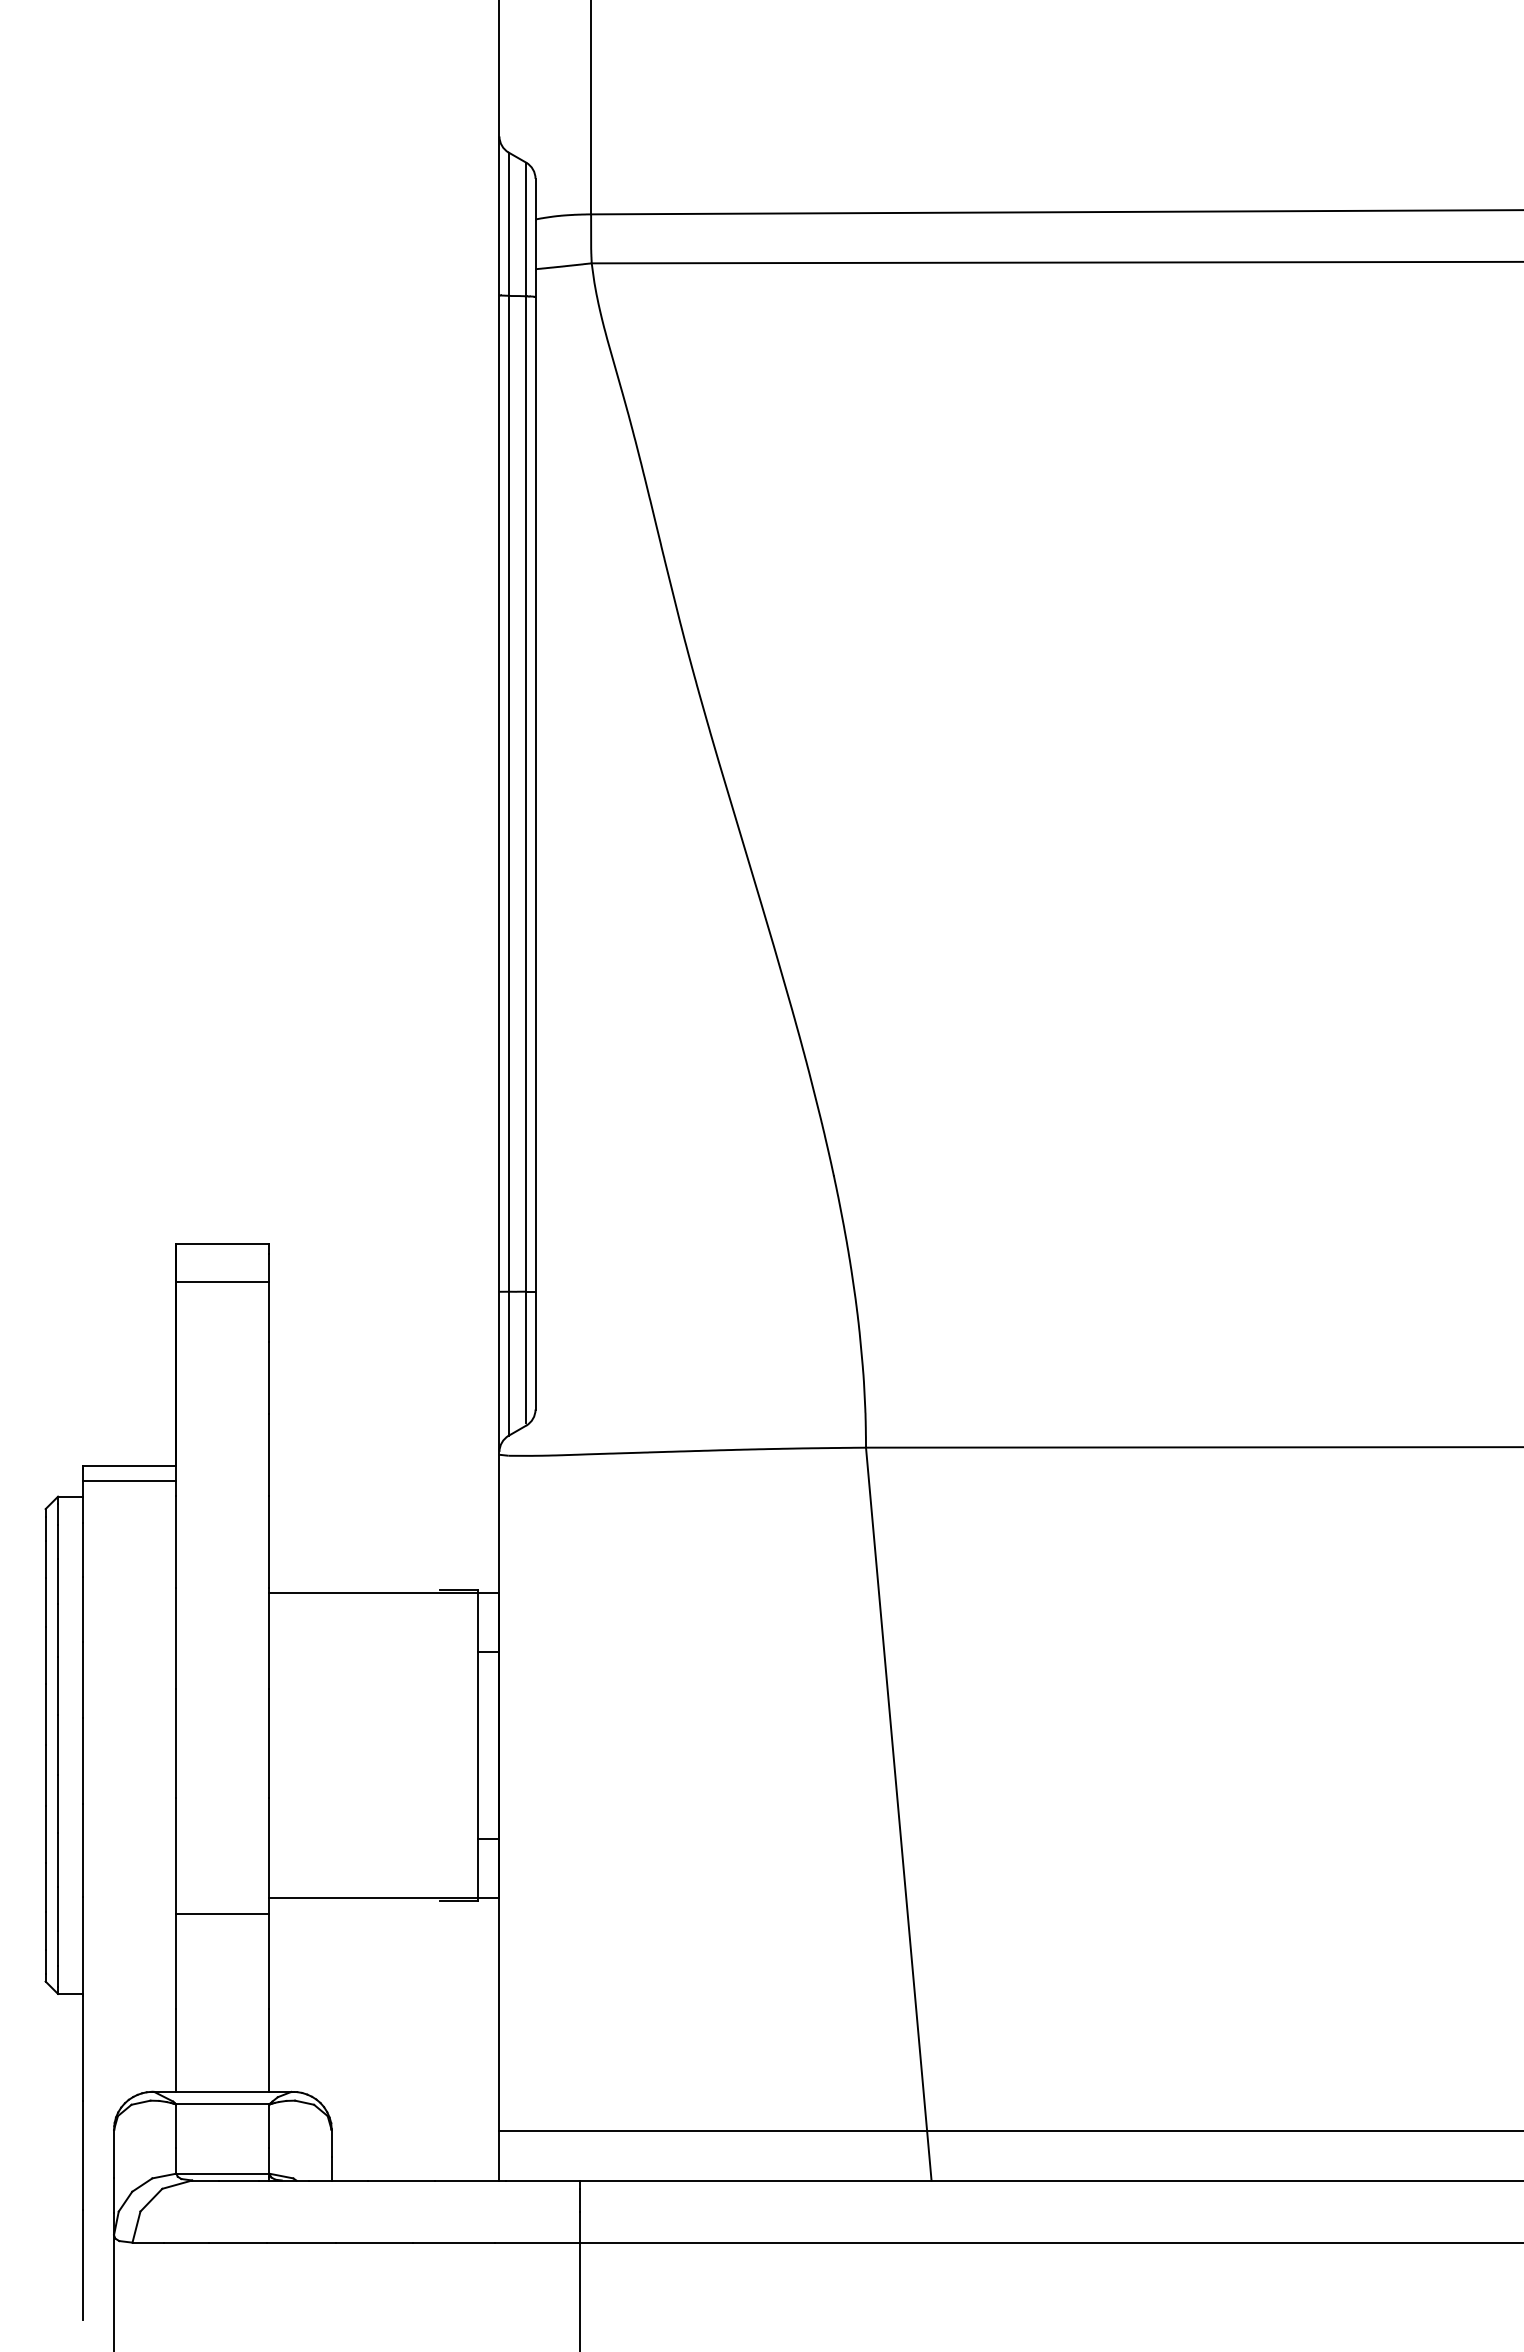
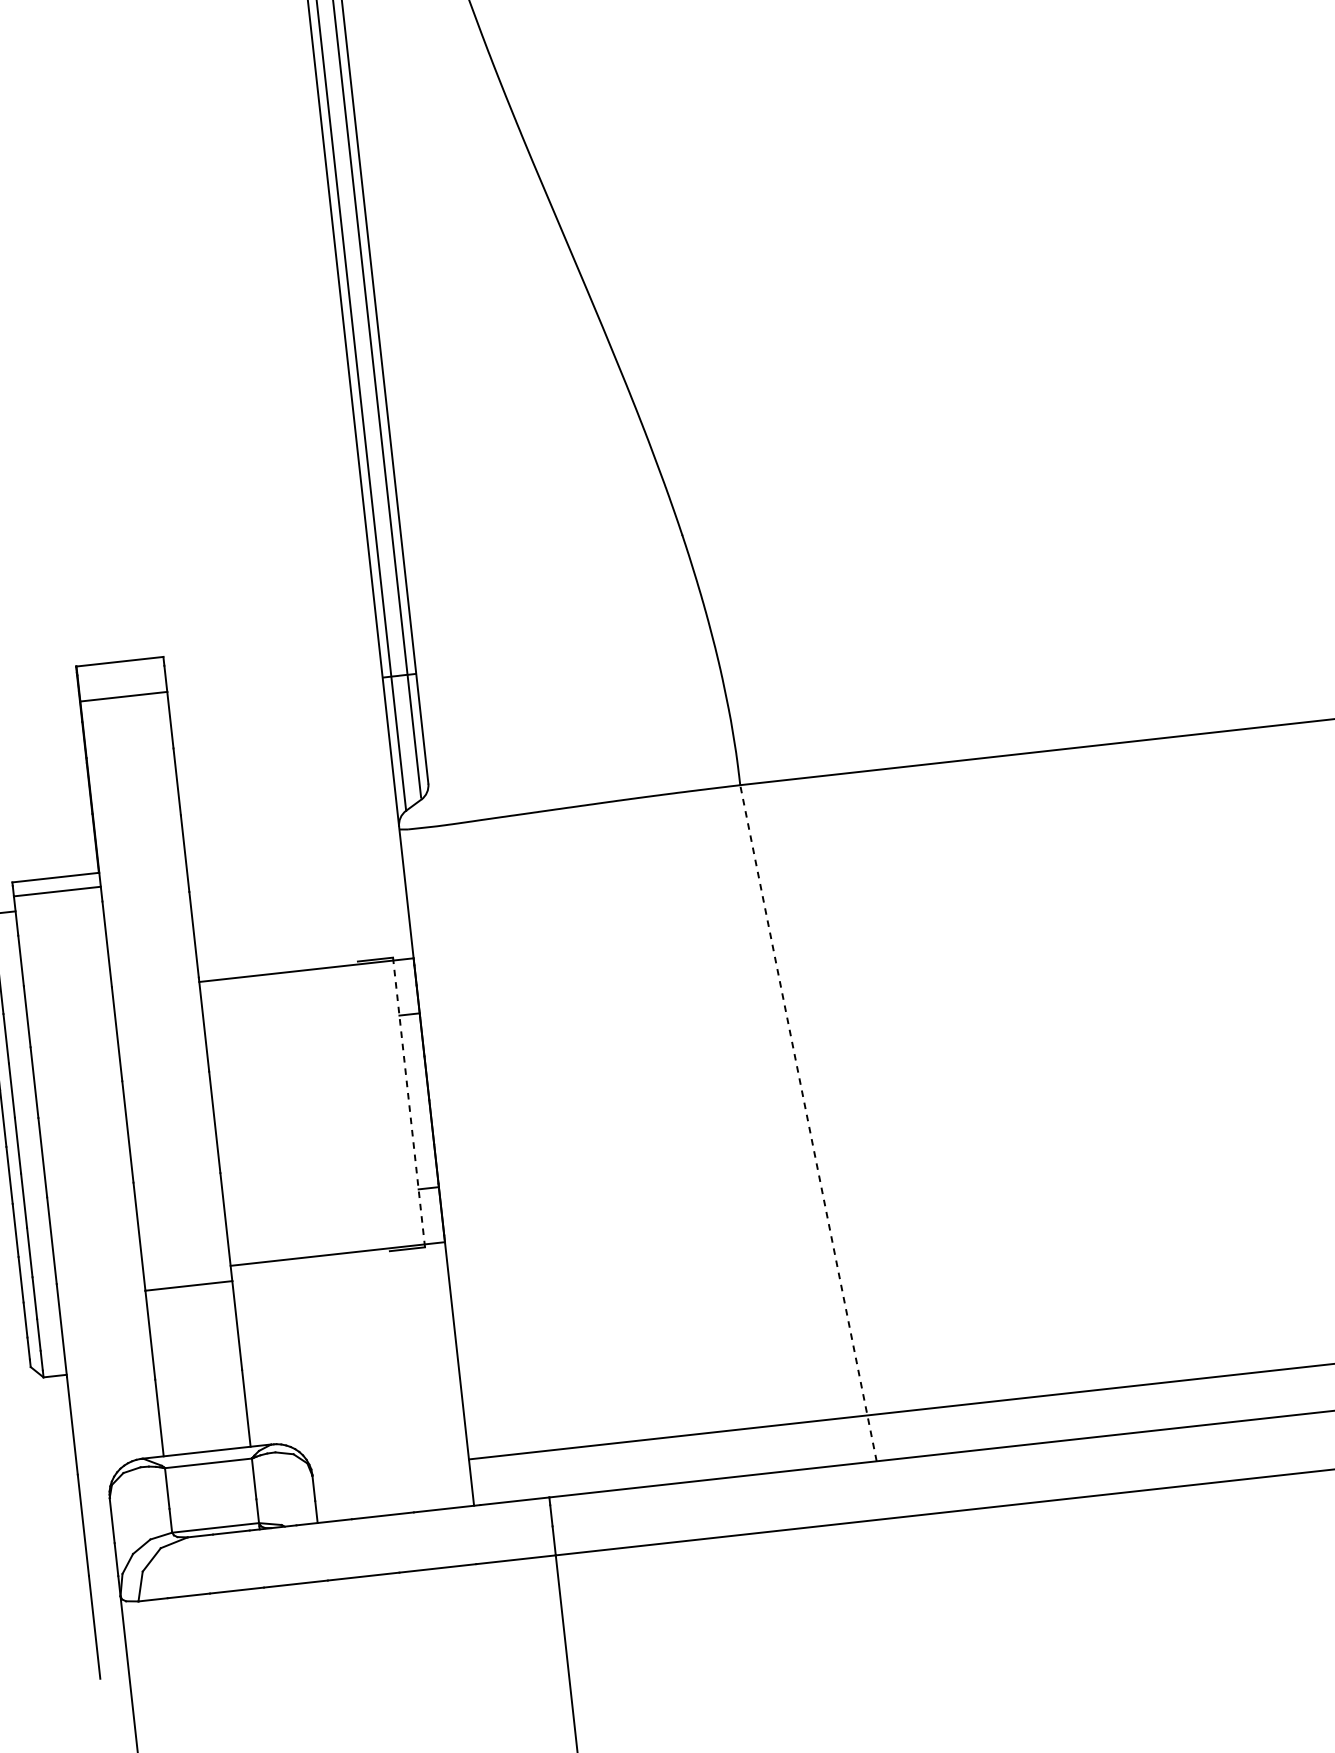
line: (477, 1744) -> (408, 1101), solid -> dashed
line: (898, 1814) -> (808, 1123), solid -> dashed

